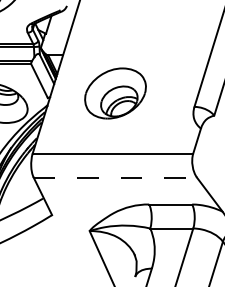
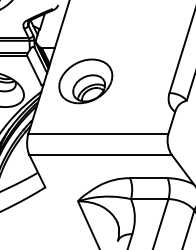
part: (115, 93) -> (85, 81), moved
line: (115, 177) -> (100, 154), dashed -> solid

